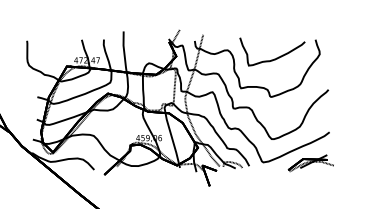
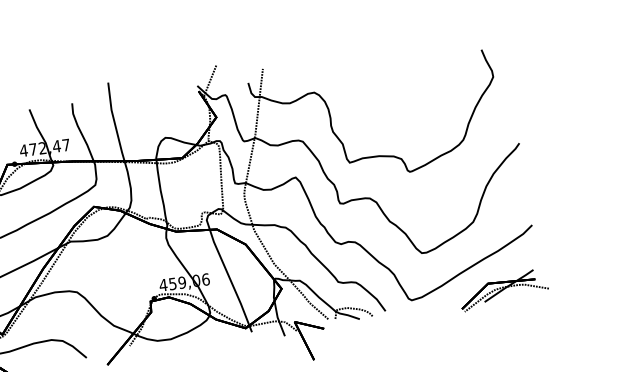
curve: (276, 57) -> (410, 94), removed

